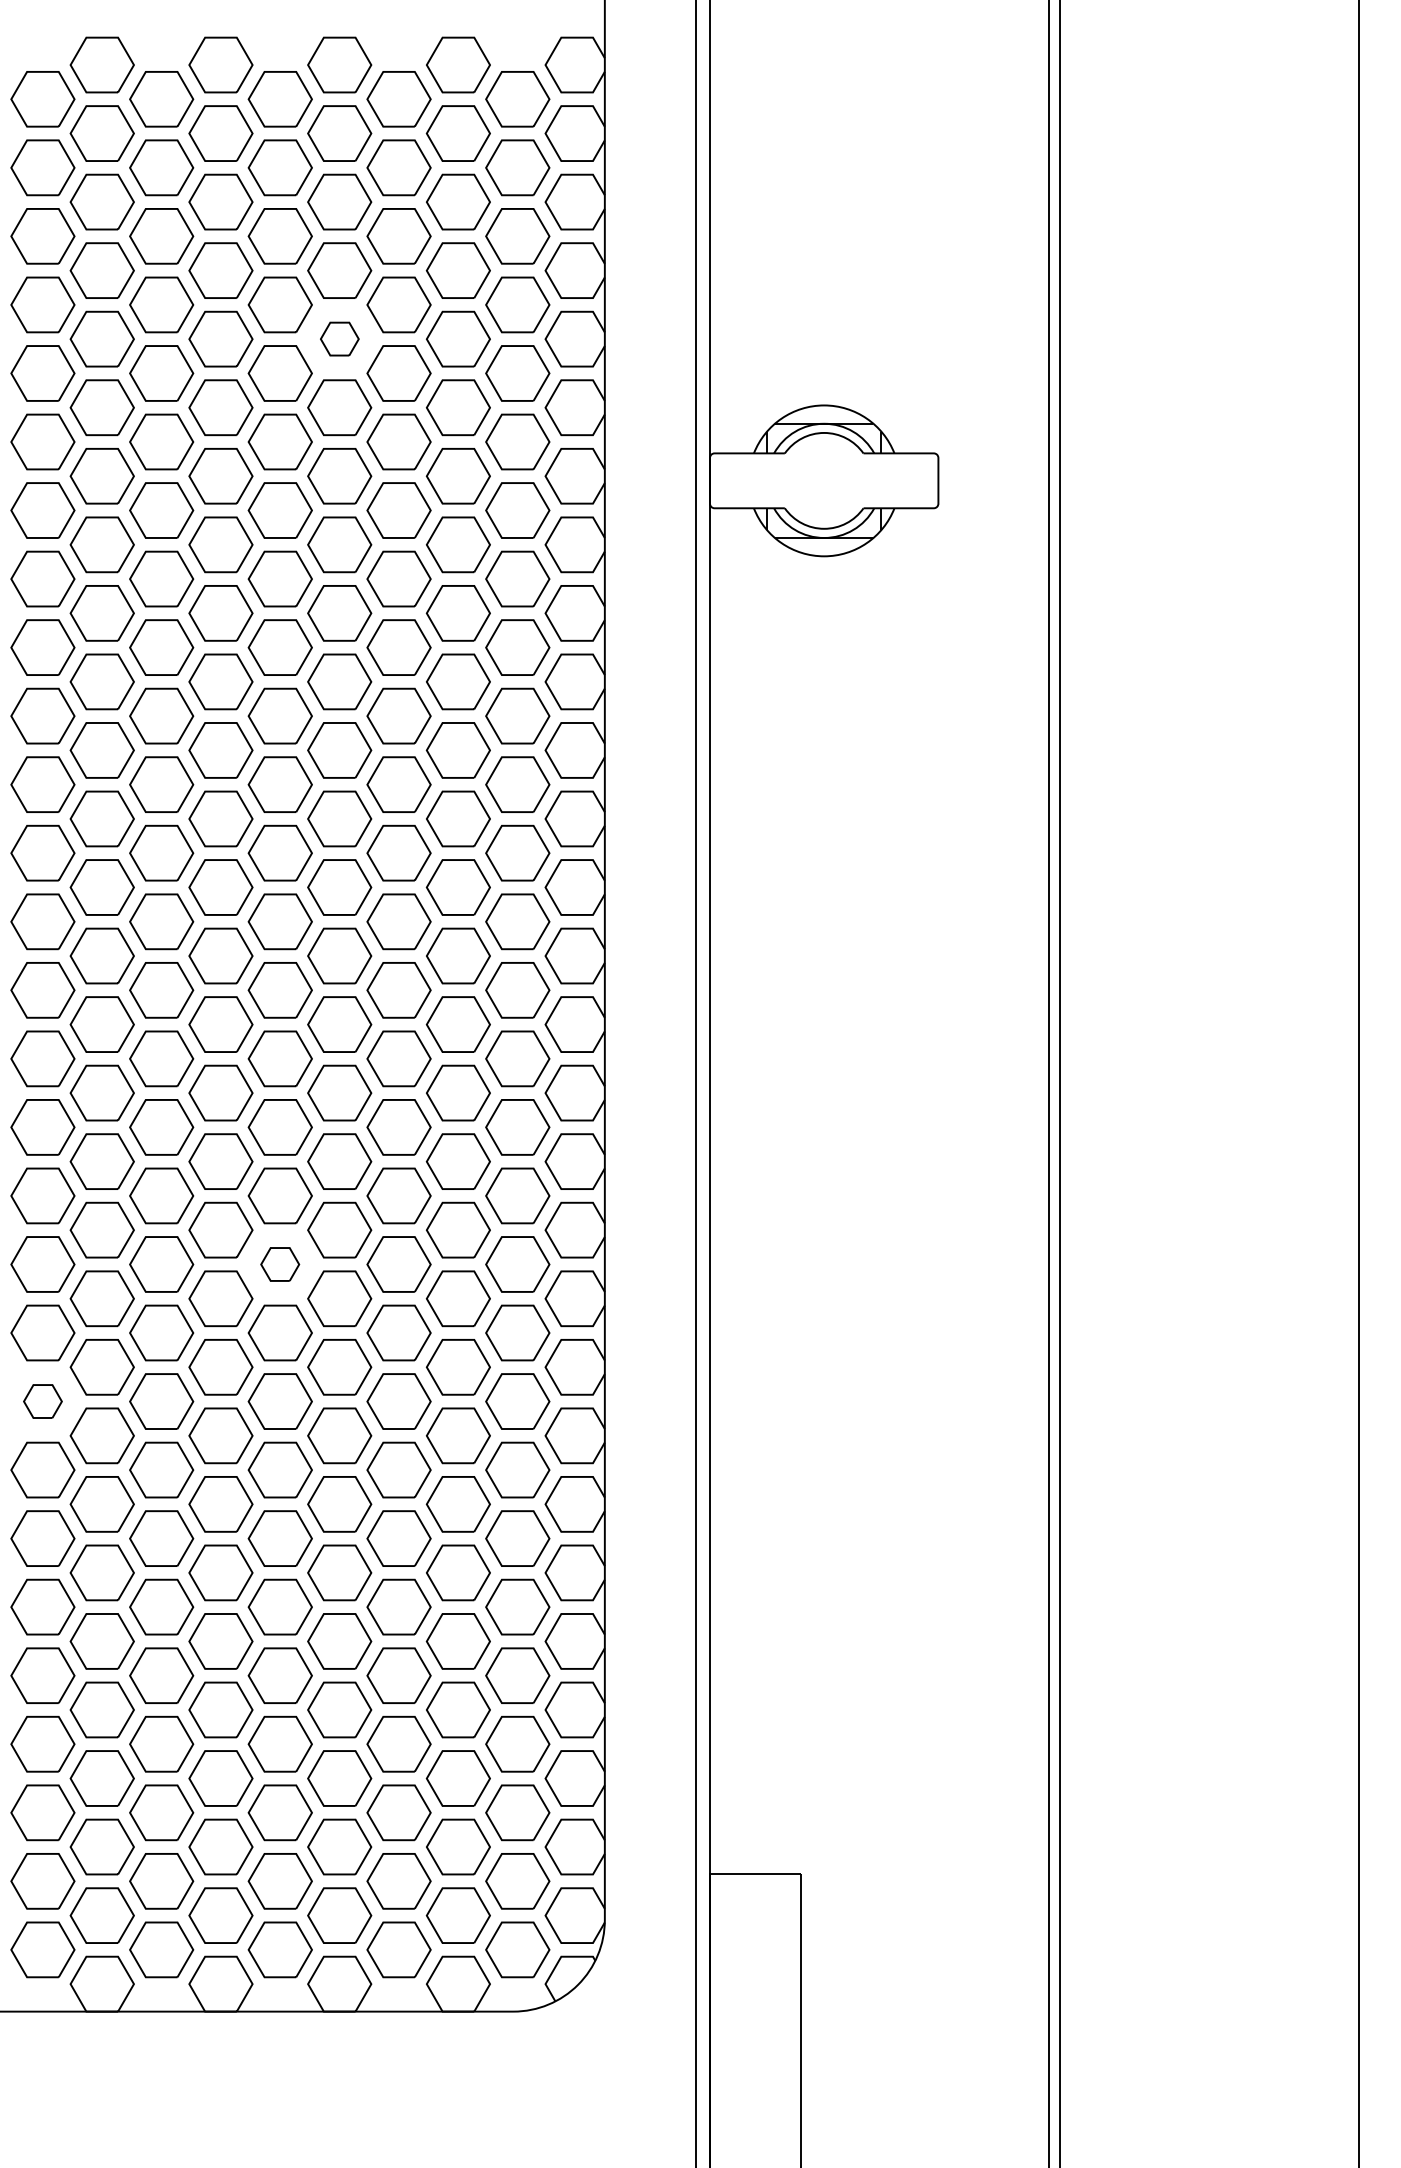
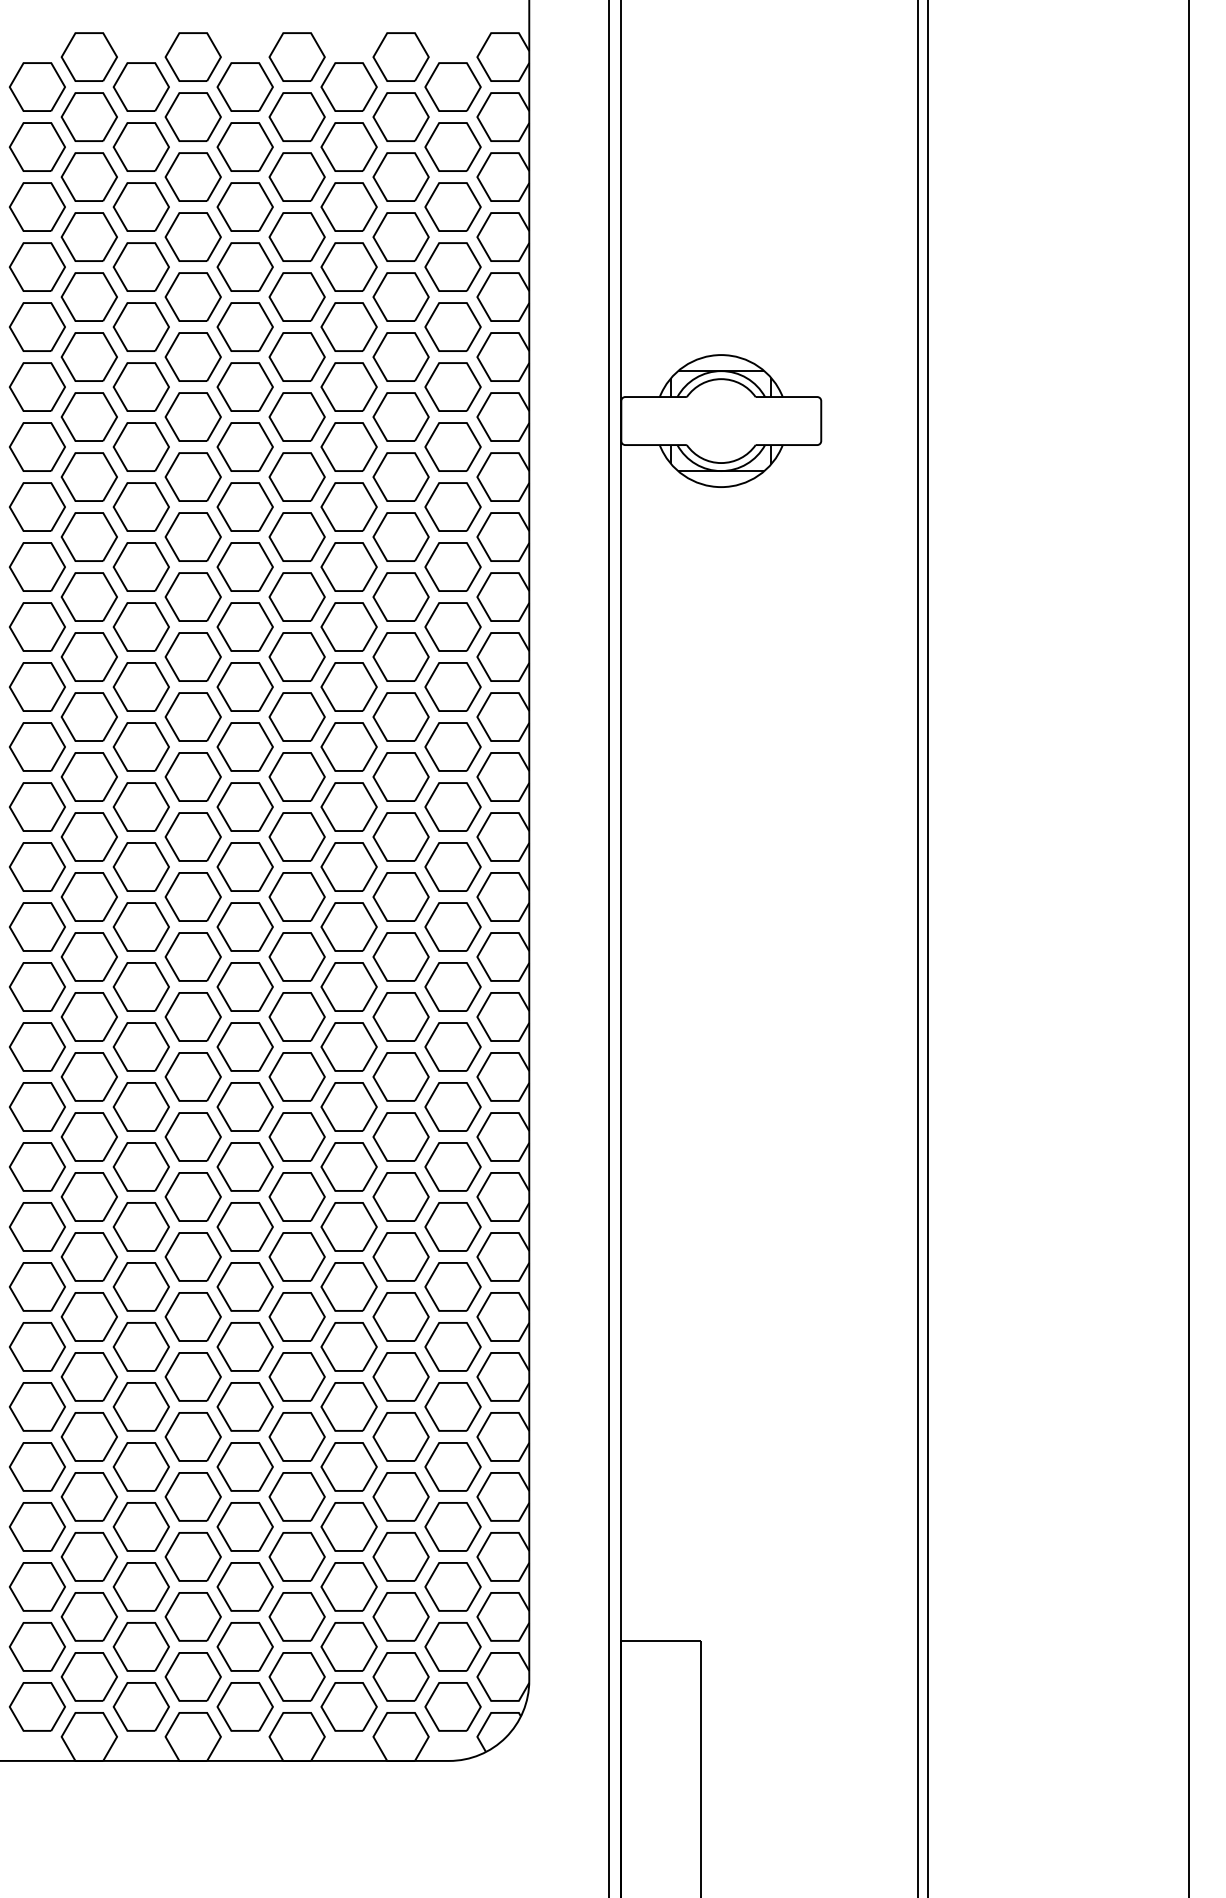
part: (339, 338) -> (297, 296), size x1.67
part: (279, 1264) -> (244, 1106), size x1.67
part: (42, 1401) -> (37, 1226), size x1.67

